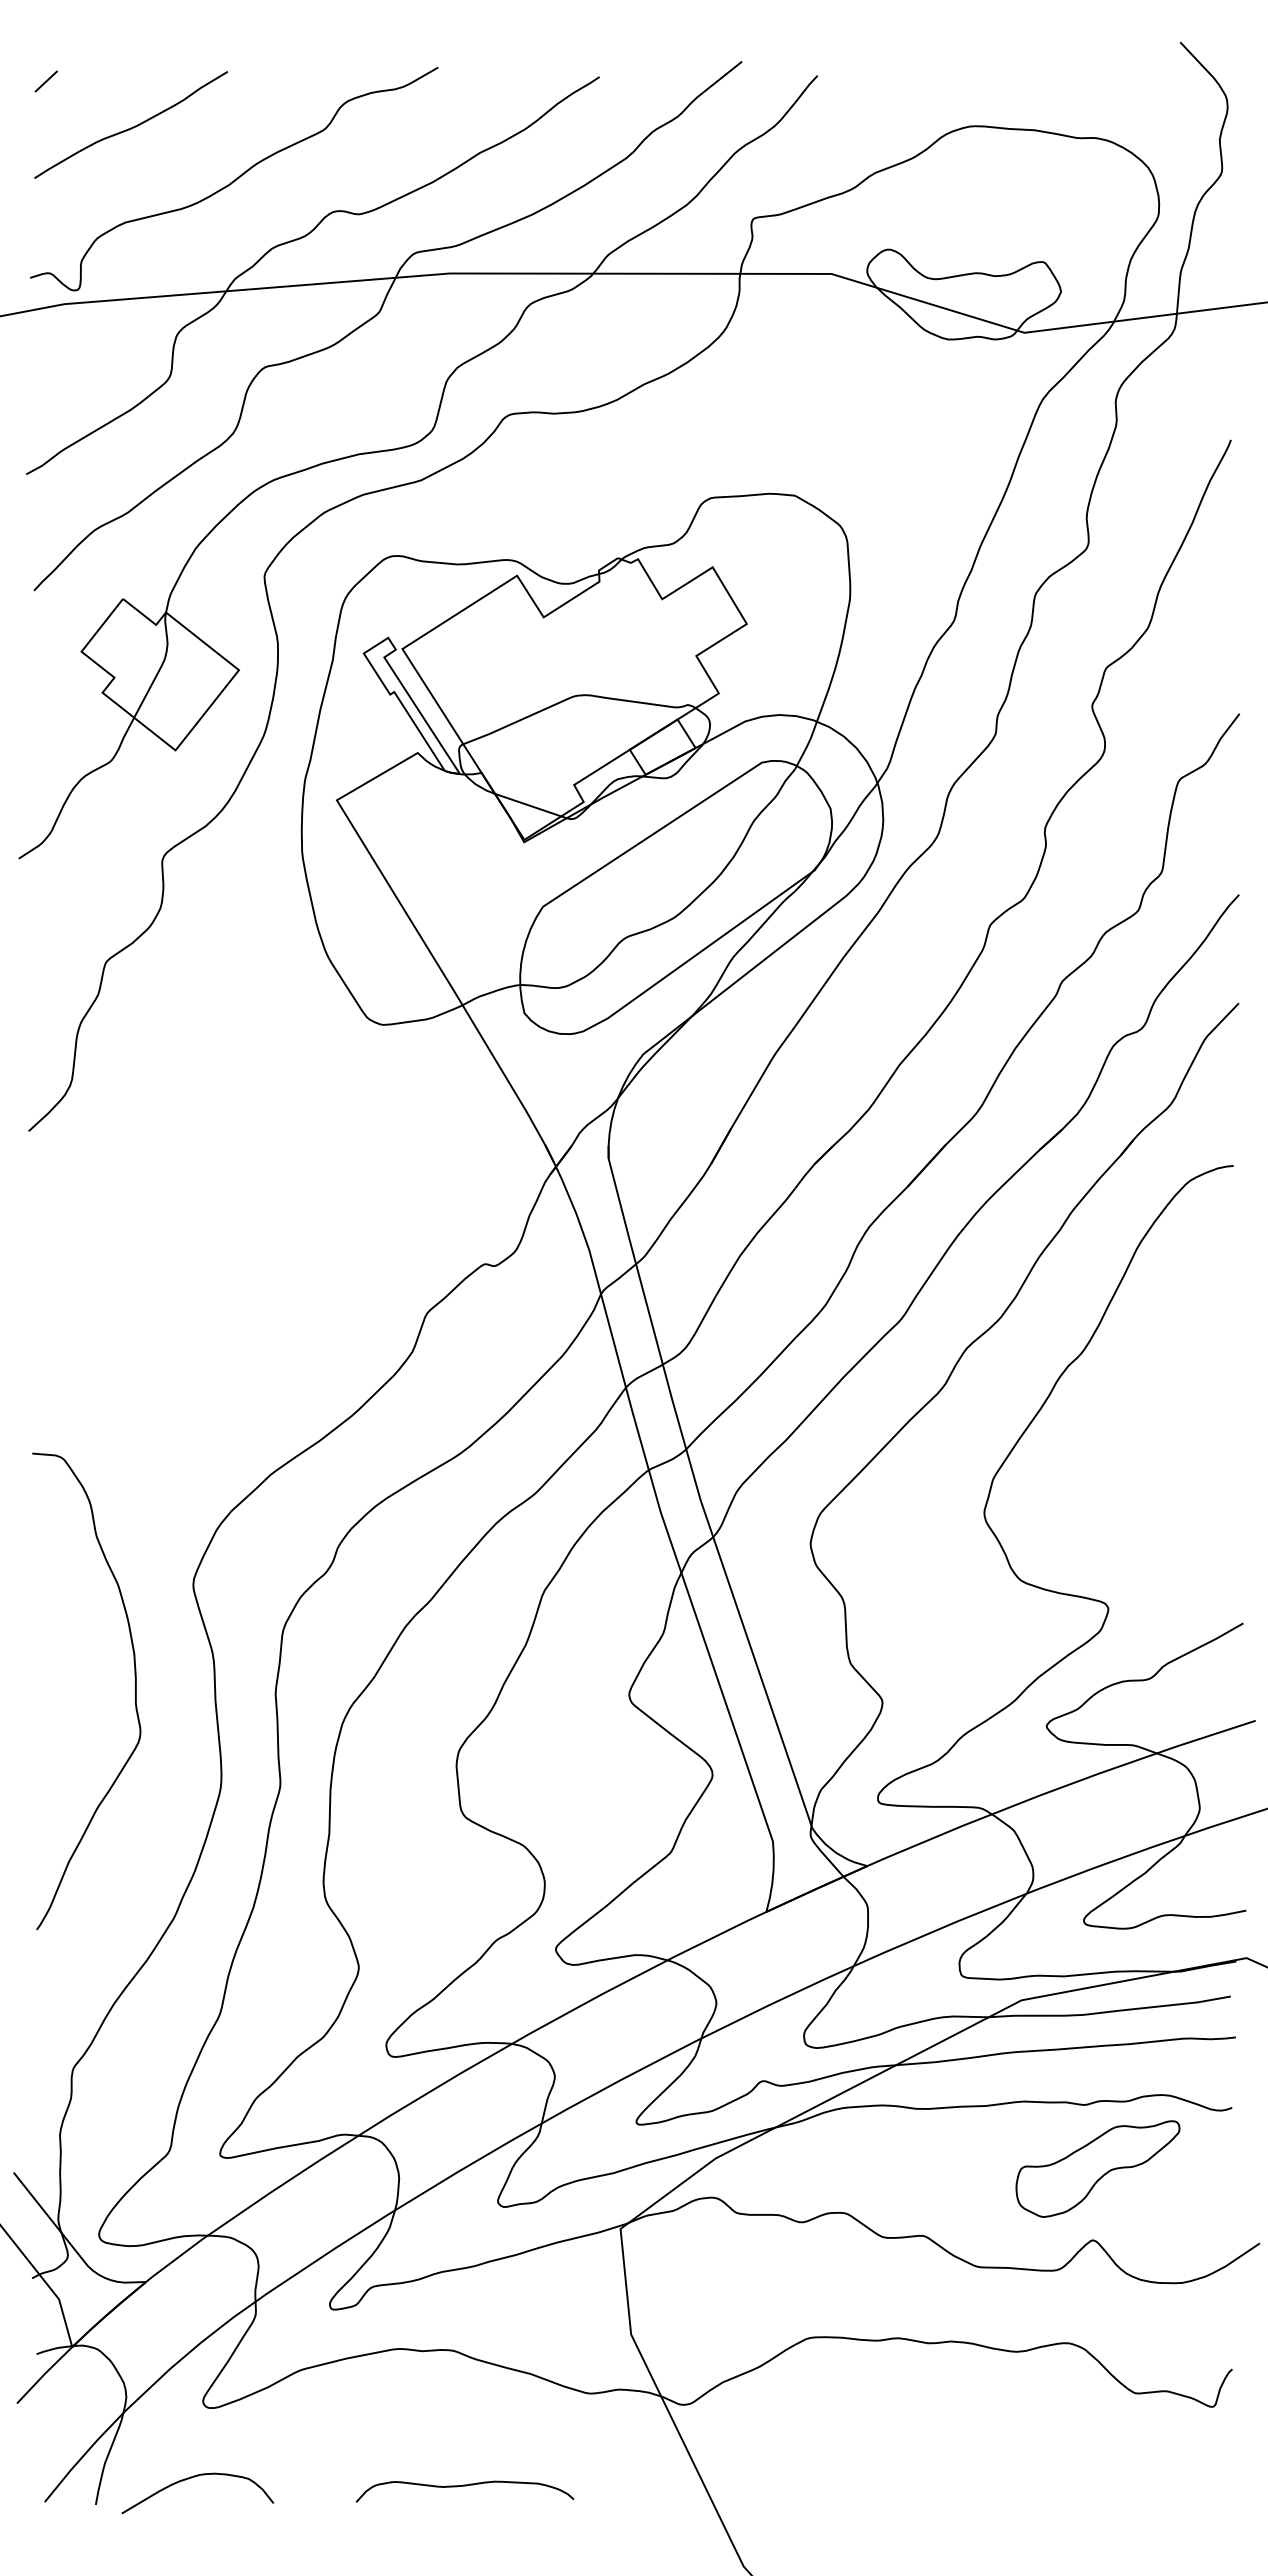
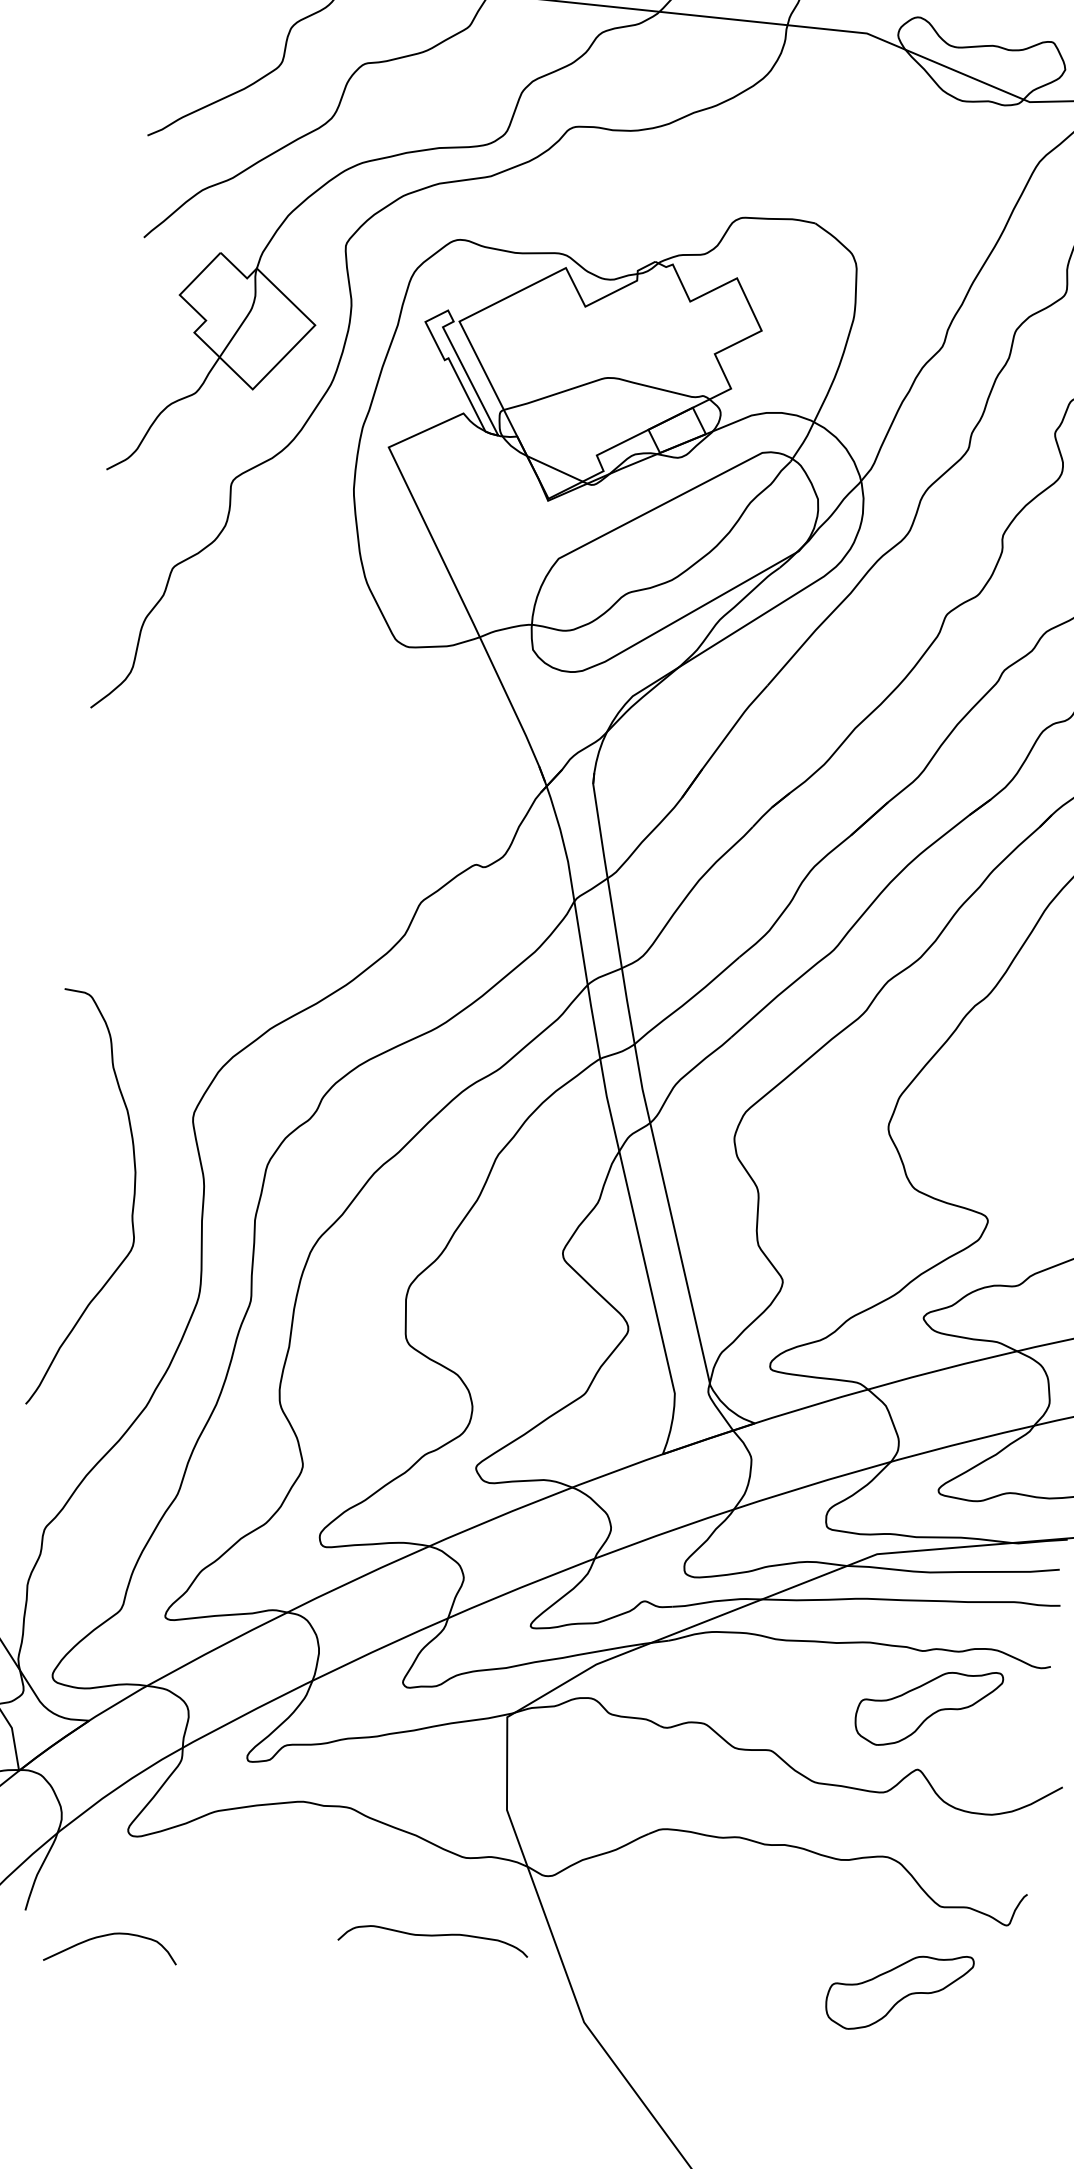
curve: (195, 2477) -> (110, 1935), moved
curve: (464, 2486) -> (433, 1936), moved
part: (1097, 2494) -> (898, 1991), added

